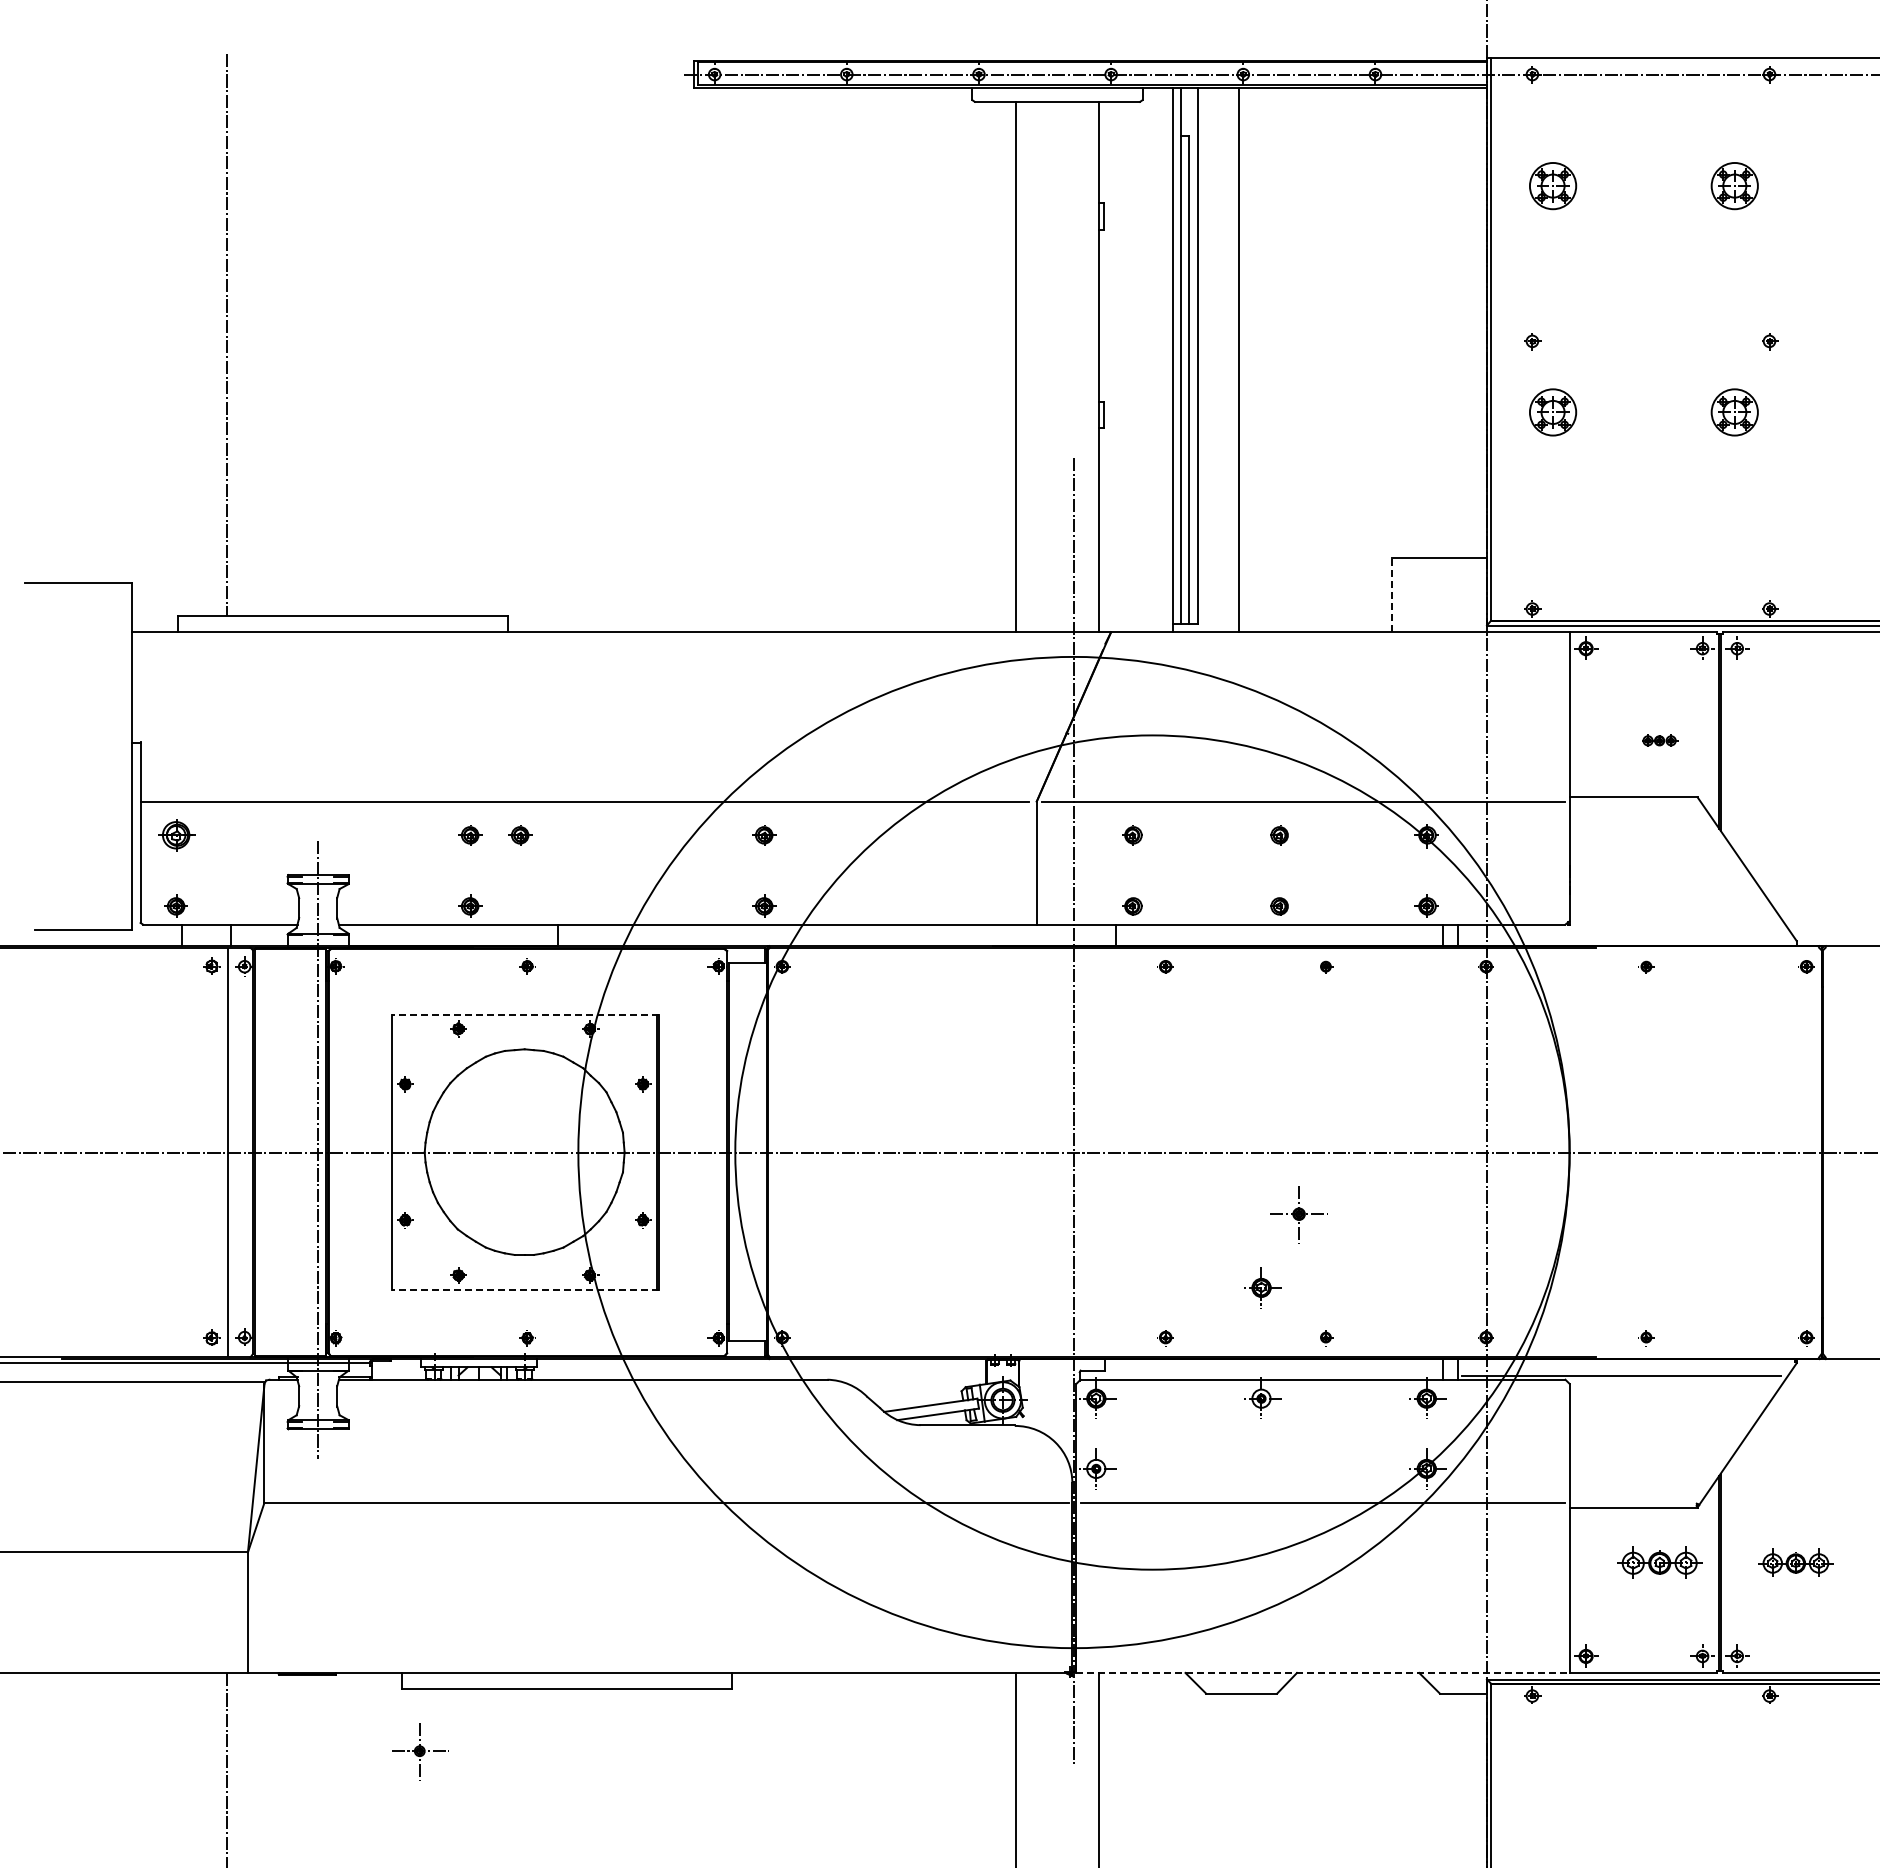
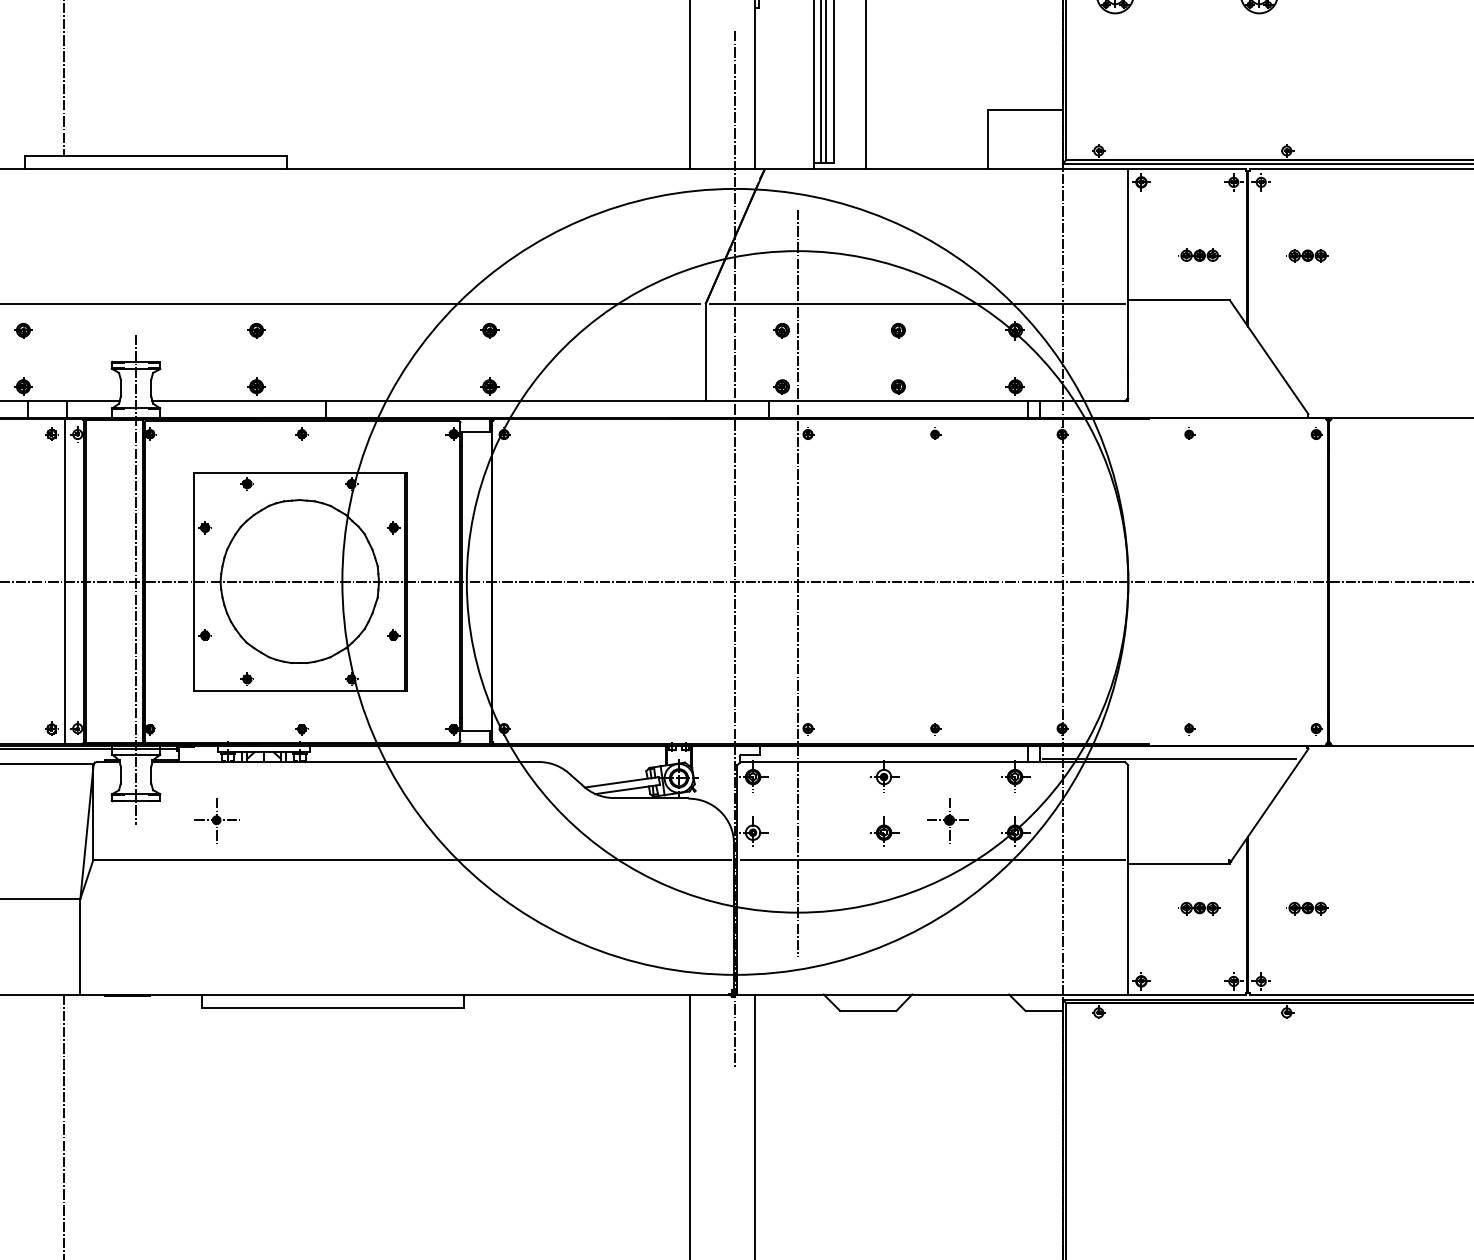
line: (1392, 594) -> (987, 139), dashed -> solid
part: (1659, 739) -> (1199, 254), size x1.43
part: (1795, 740) -> (1307, 255), added
part: (175, 835) -> (22, 330), size x0.62
part: (520, 835) -> (296, 330), removed
line: (525, 1015) -> (300, 473), dashed -> solid
line: (1152, 1154) -> (797, 583), added
part: (1298, 1214) -> (949, 820), moved
part: (1262, 1287) -> (884, 832), moved
line: (525, 1289) -> (300, 690), dashed -> solid
part: (1659, 1564) -> (1199, 908), size x0.62
part: (1795, 1564) -> (1307, 908), size x0.71
line: (1323, 1672) -> (933, 994), dashed -> solid
part: (420, 1751) -> (217, 820), moved

